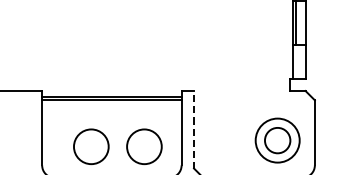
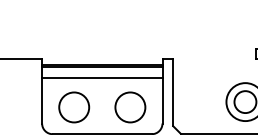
line: (111, 112) -> (101, 77), added
line: (194, 129) -> (173, 92), dashed -> solid
circle: (91, 146) -> (74, 107), moved

